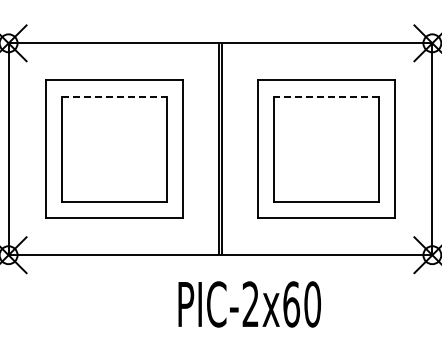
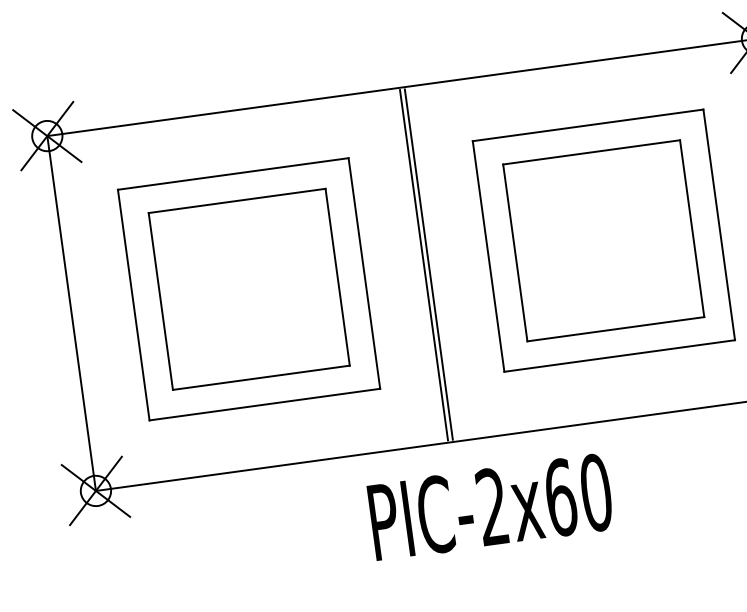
line: (114, 96) -> (236, 200), dashed -> solid
line: (326, 96) -> (591, 152), dashed -> solid
text: (249, 304) -> (490, 507), moved

